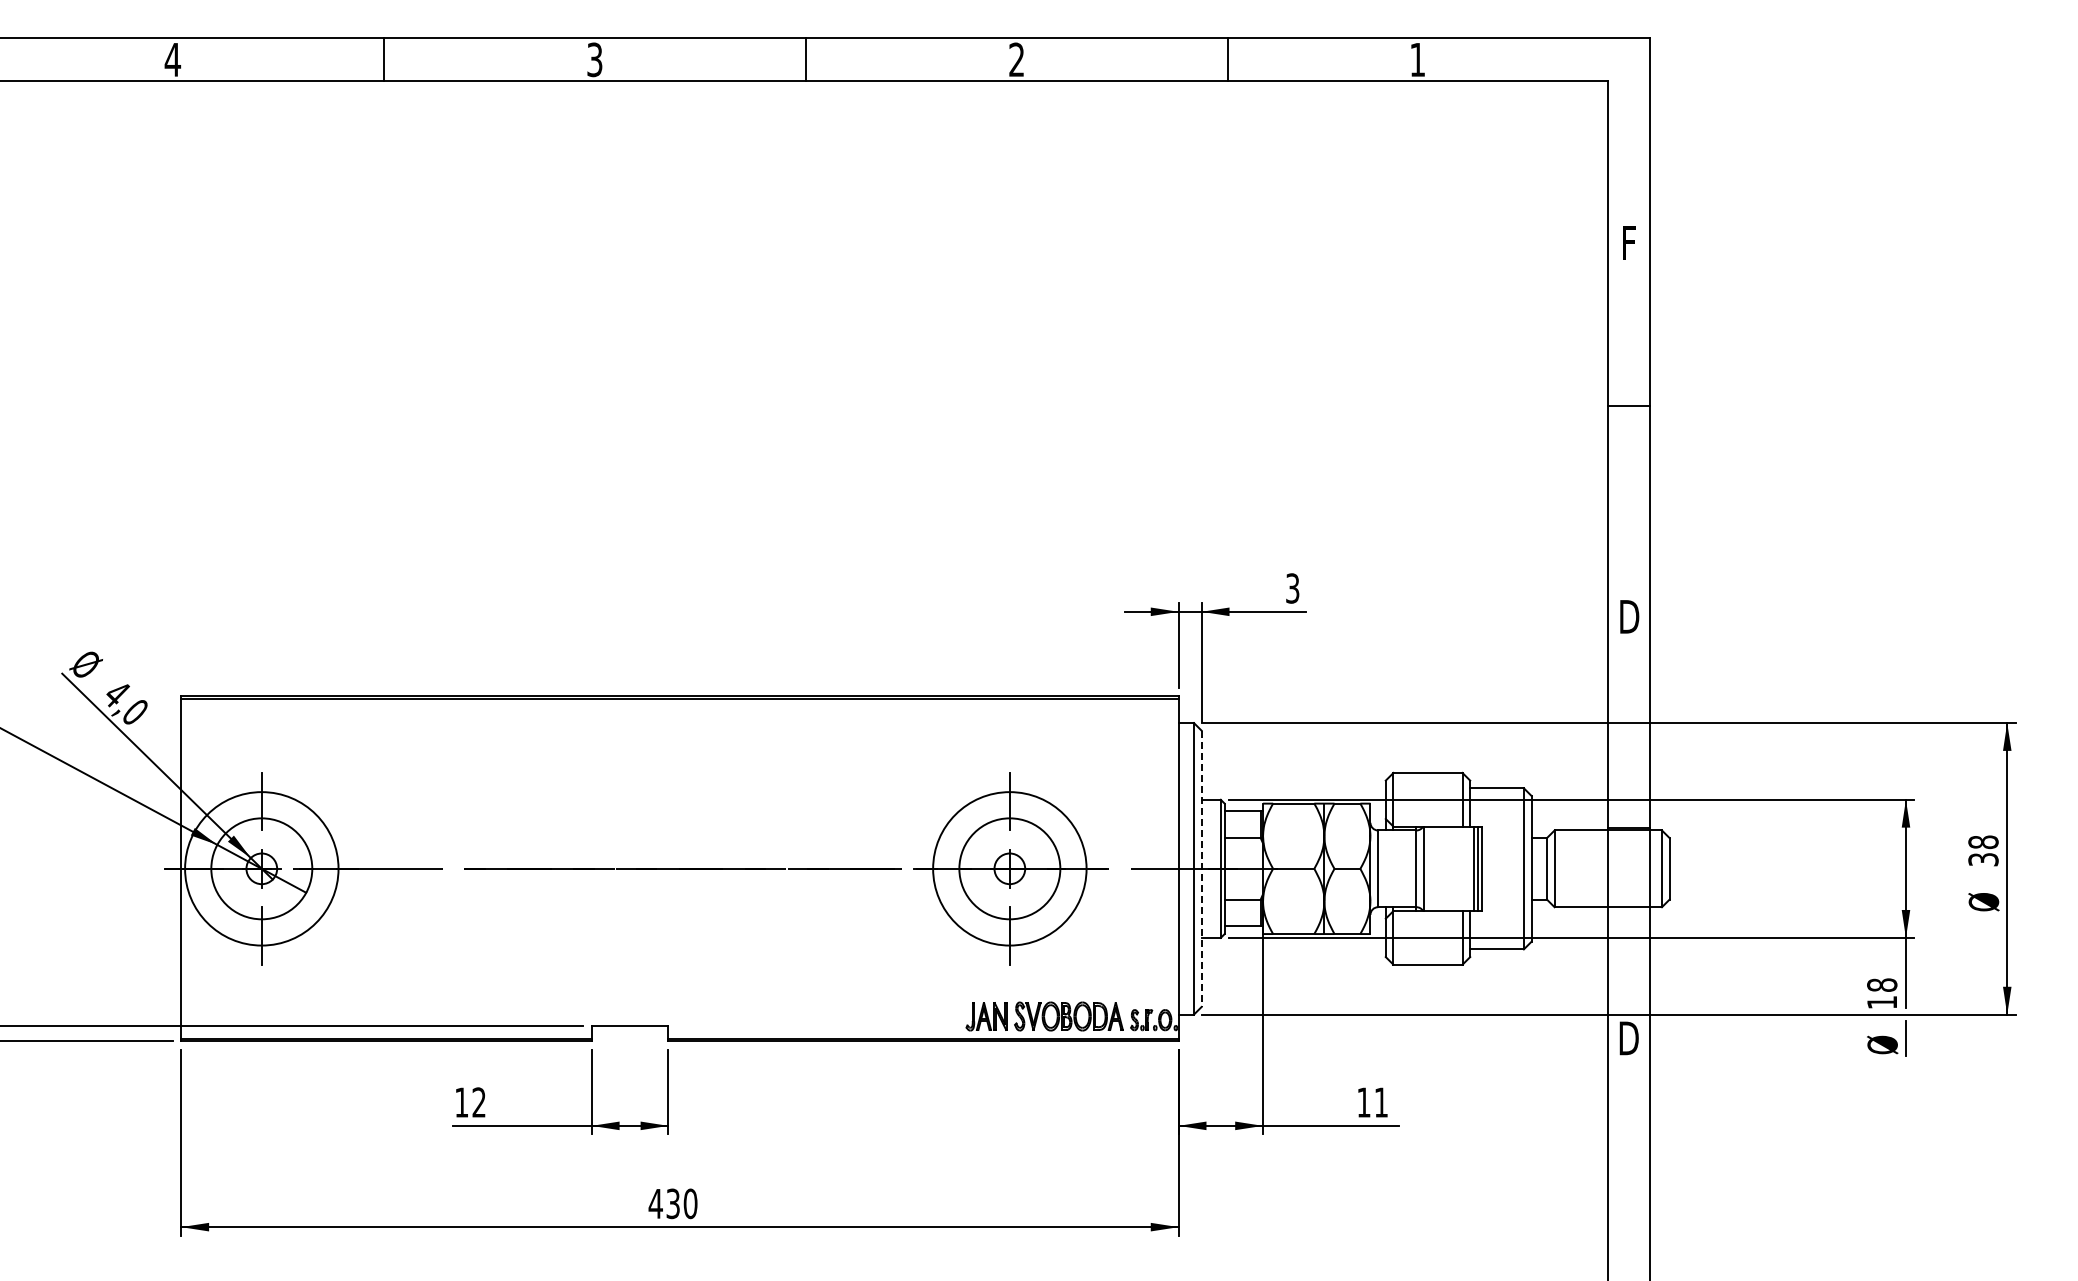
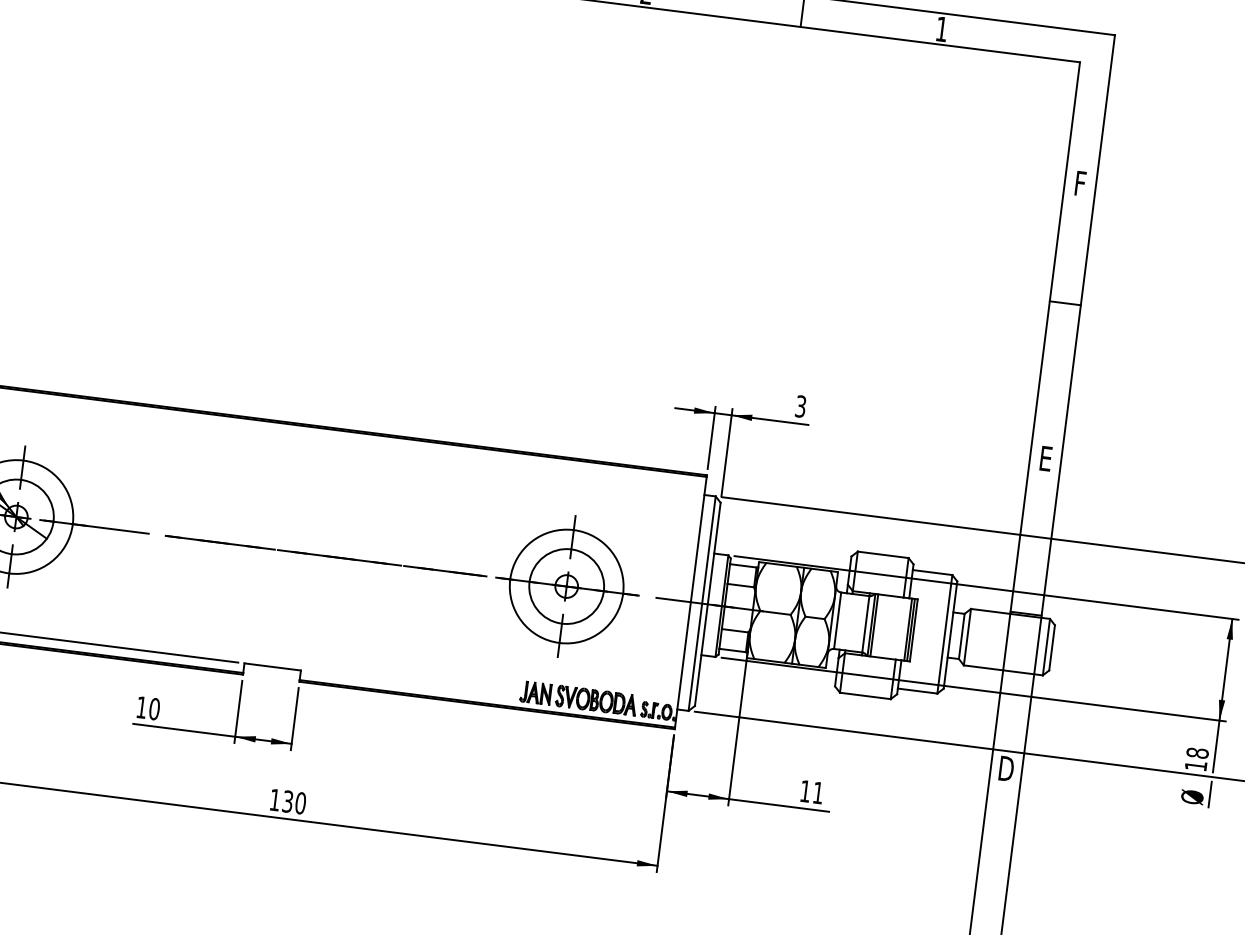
text: (1629, 616) -> (1045, 458), D -> E
line: (1427, 868) -> (873, 625), added
line: (1201, 869) -> (707, 604), dashed -> solid
text: (479, 1102) -> (154, 709), 12 -> 10
text: (655, 1203) -> (274, 799), 430 -> 130

